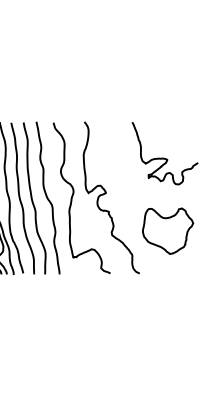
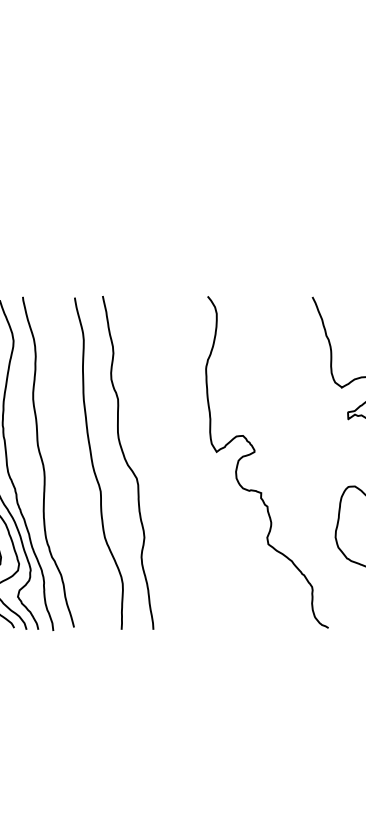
curve: (74, 193) -> (185, 452), removed
curve: (20, 198) -> (67, 463), removed

